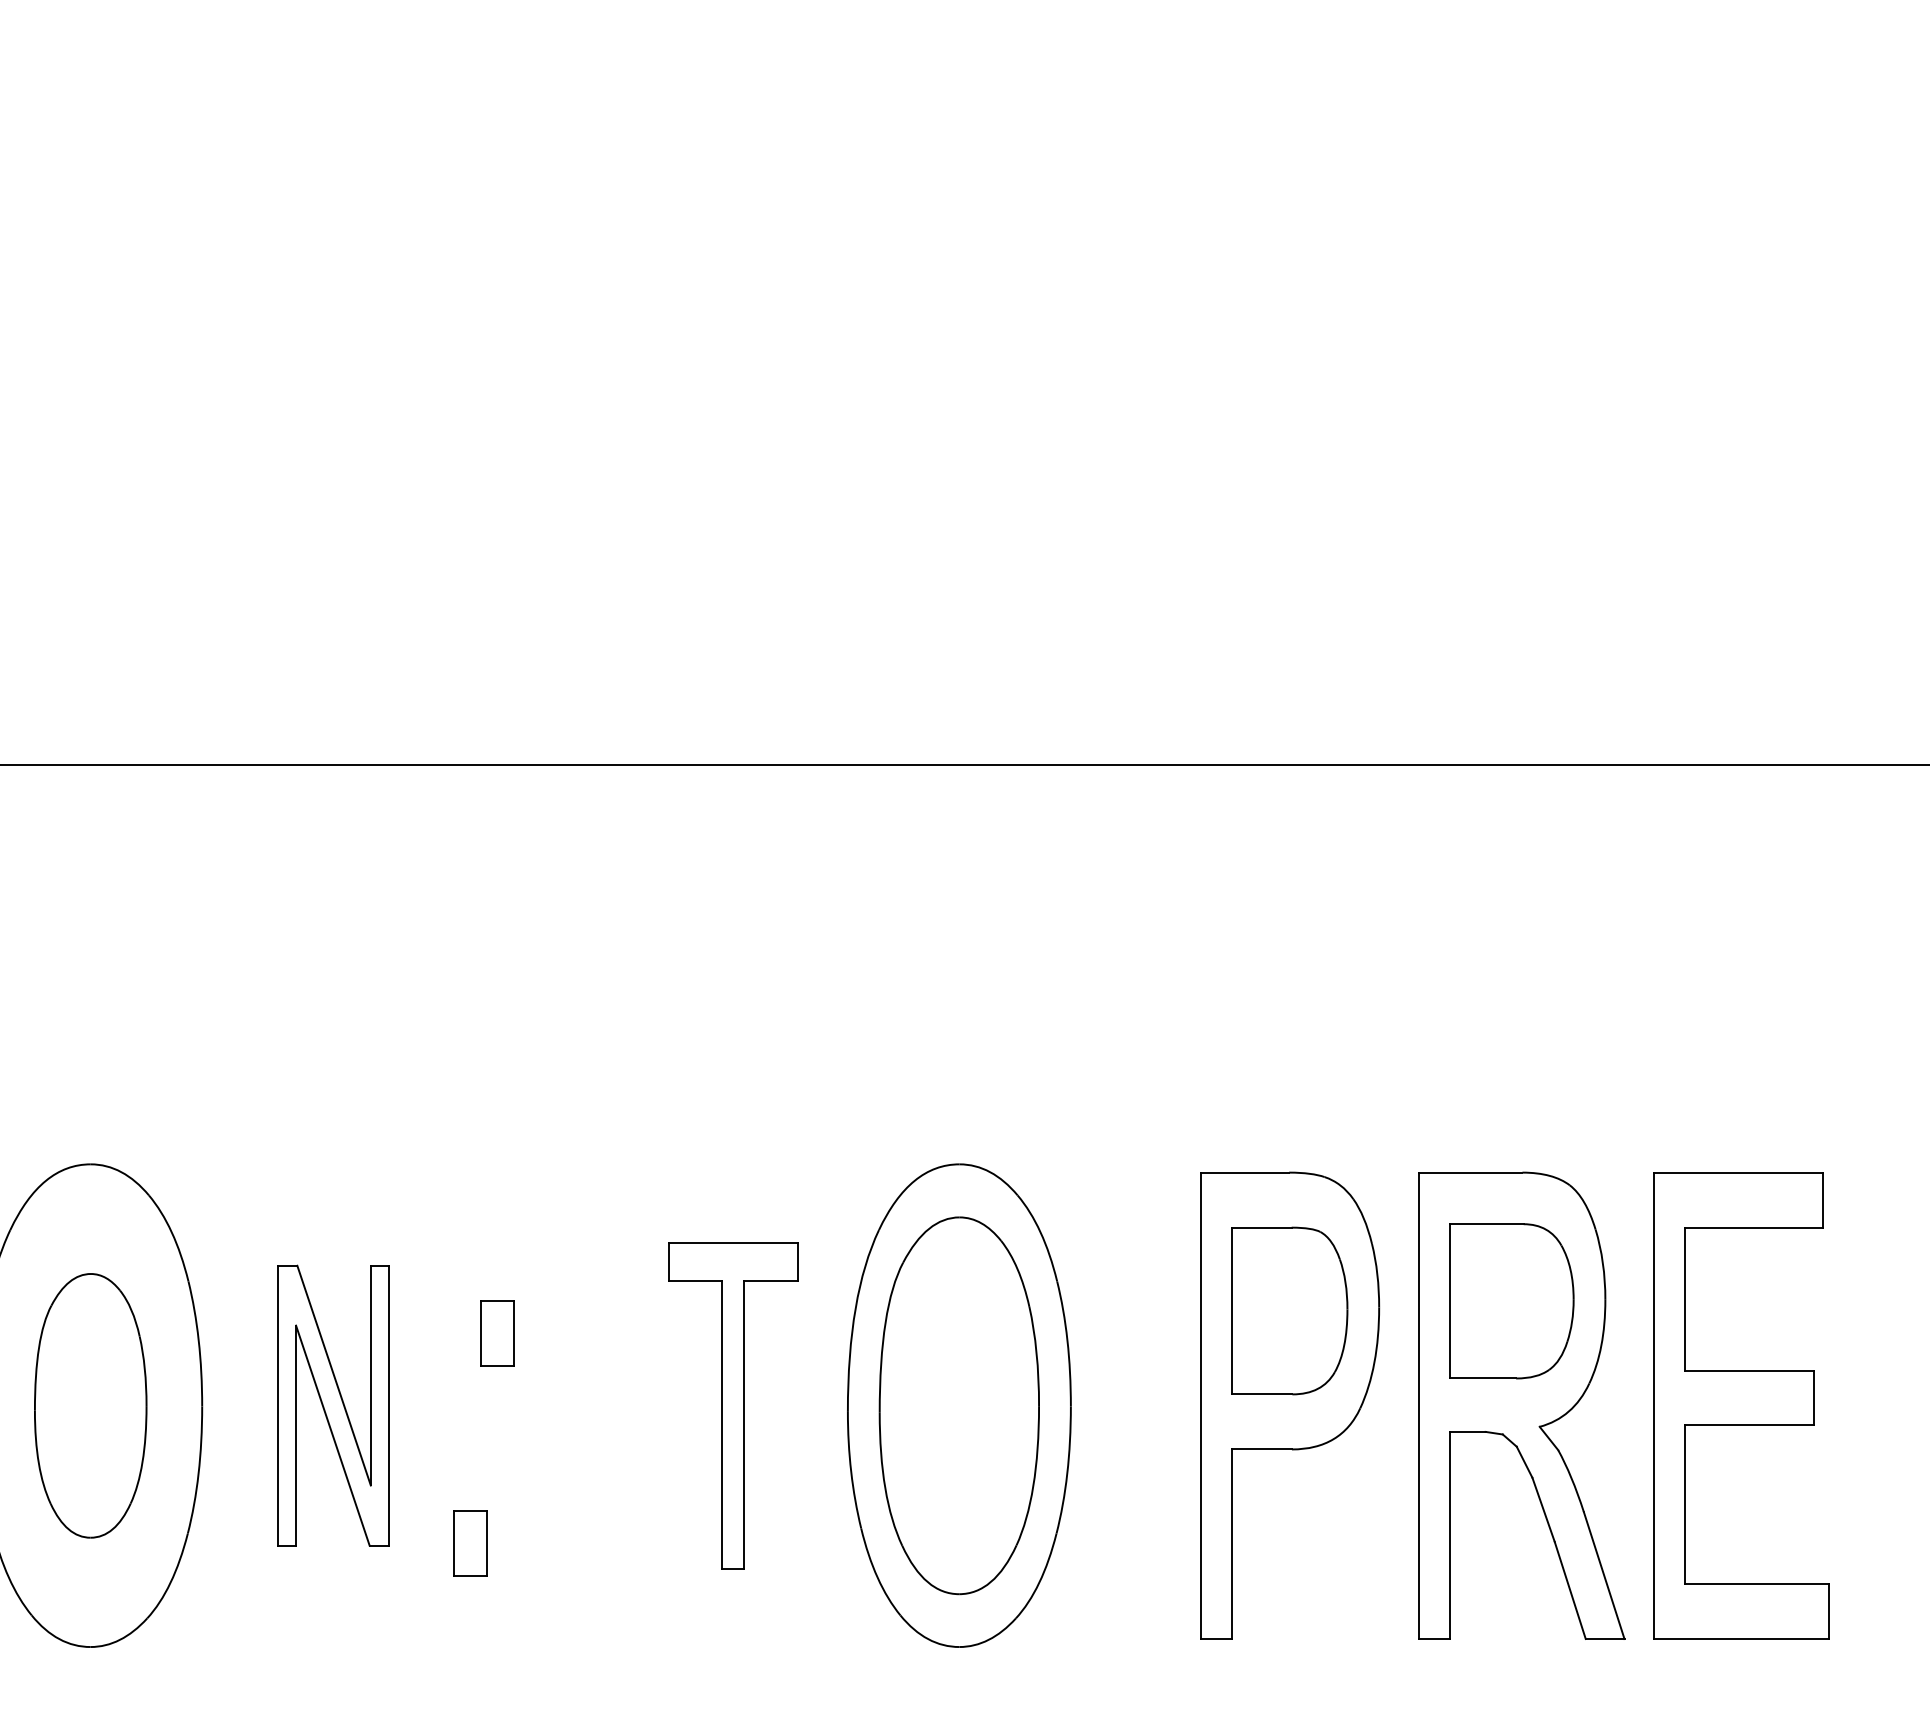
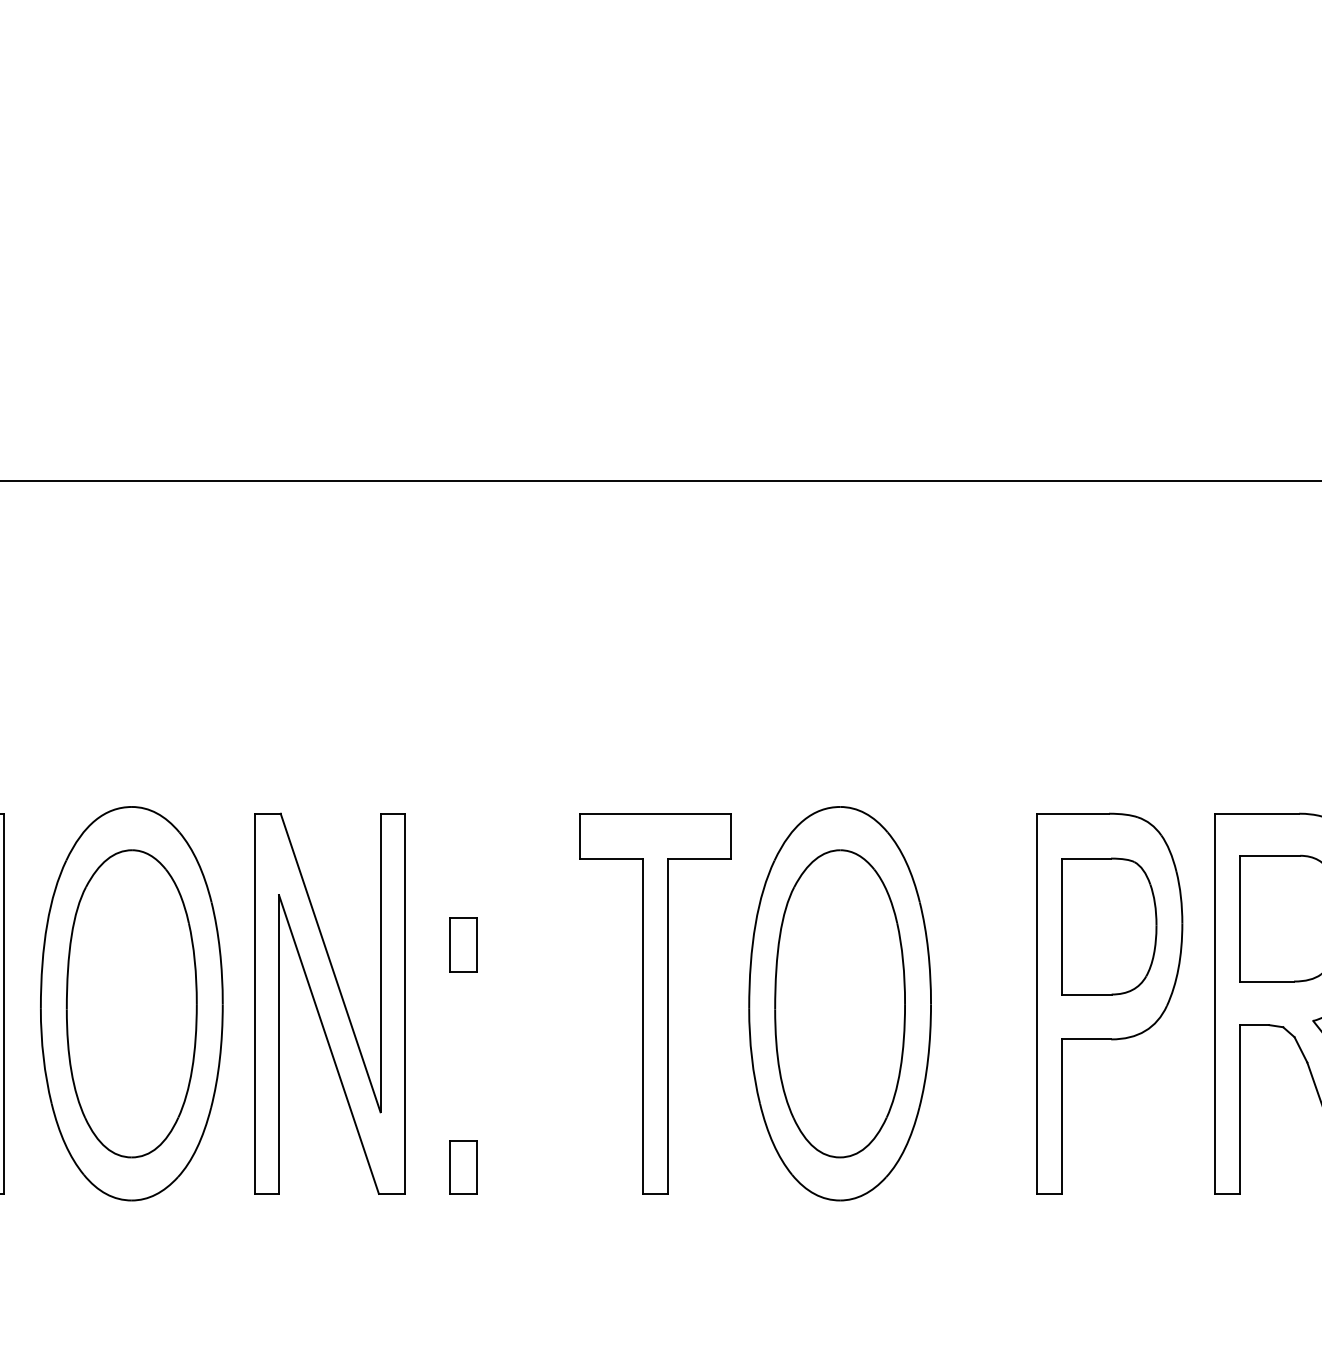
part: (90, 1405) -> (131, 1003), size x1.43
part: (333, 1405) -> (329, 1003), size x1.67
part: (733, 1405) -> (655, 1003), size x1.43
part: (470, 1543) -> (463, 1167), moved

